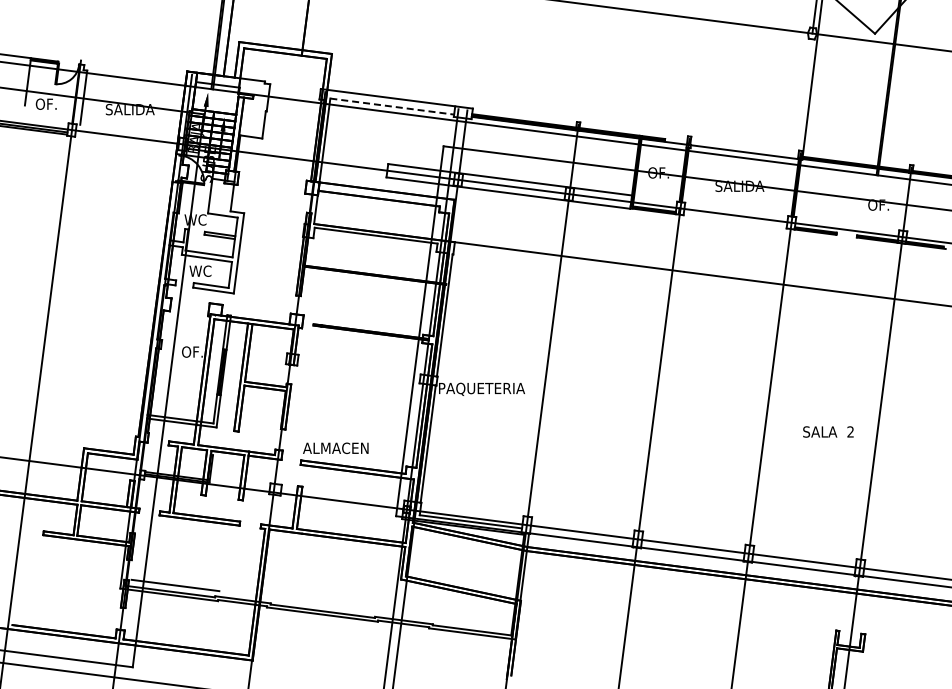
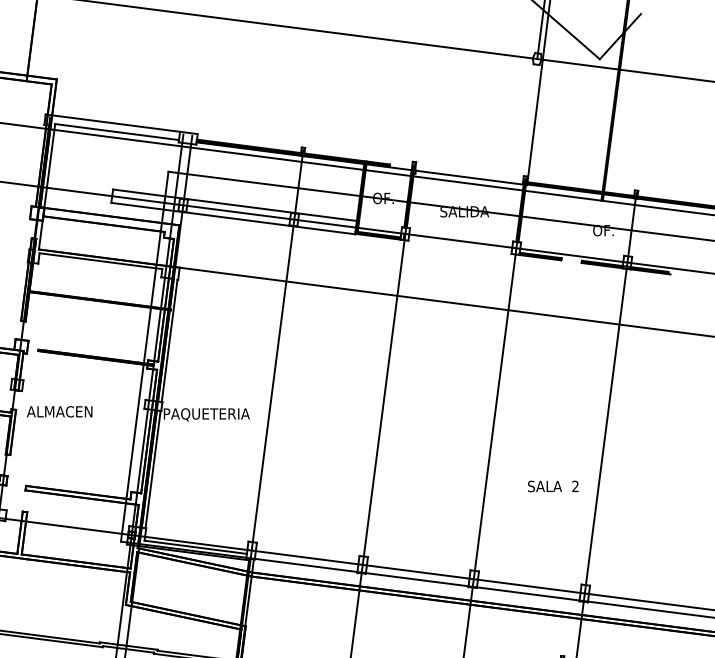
line: (392, 106) -> (117, 131), dashed -> solid
text: (828, 431) -> (553, 485), moved
text: (335, 447) -> (59, 410), moved

